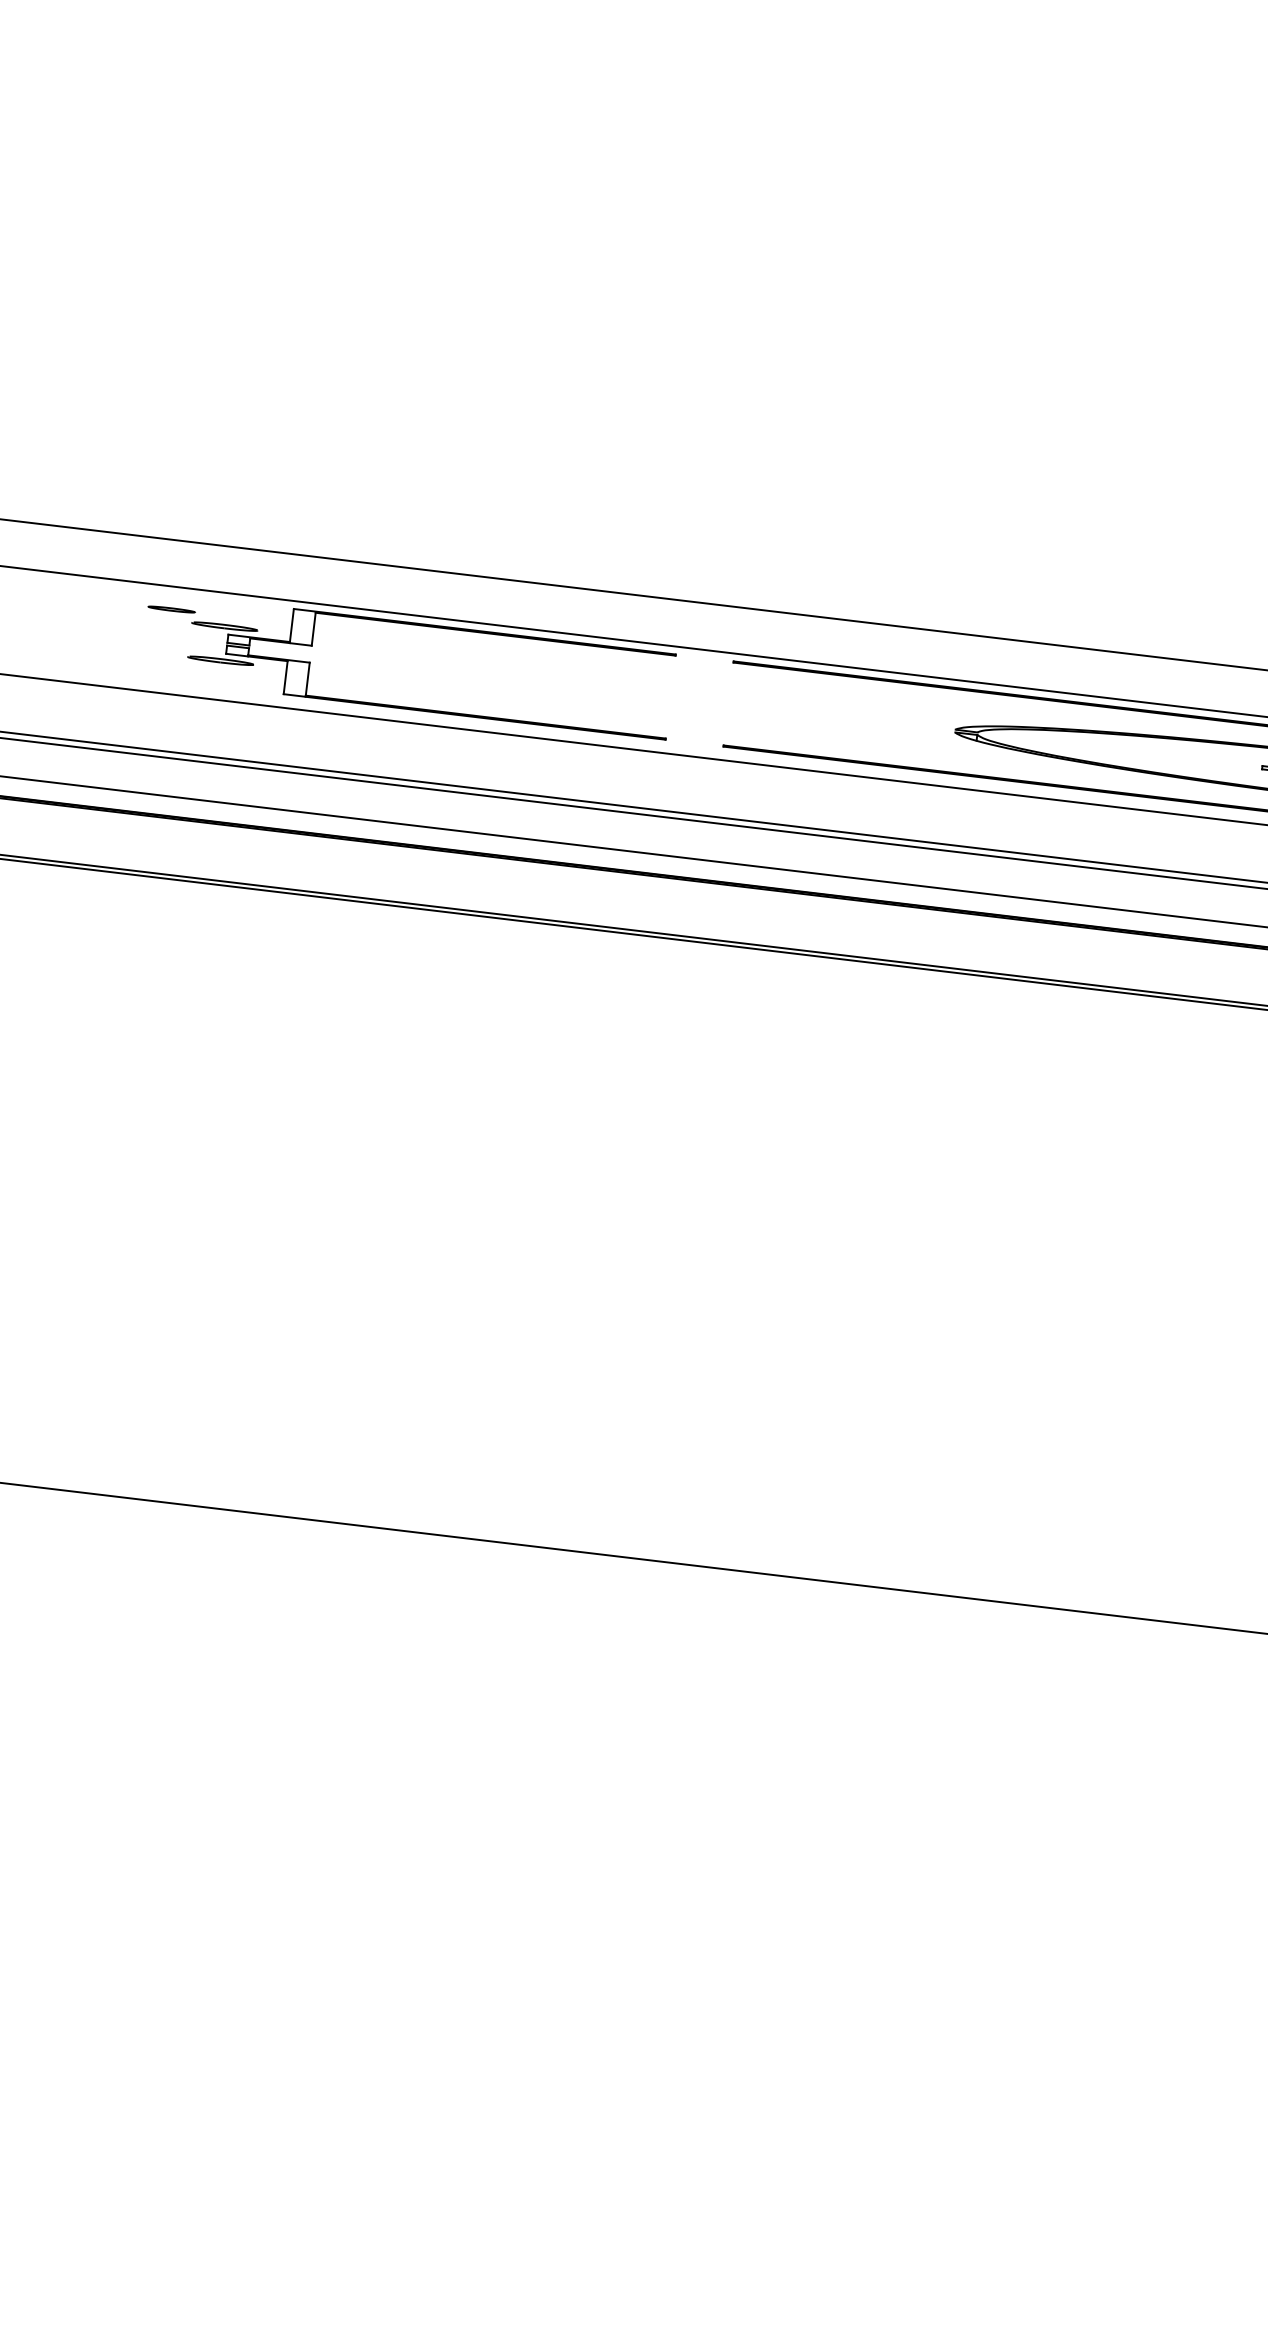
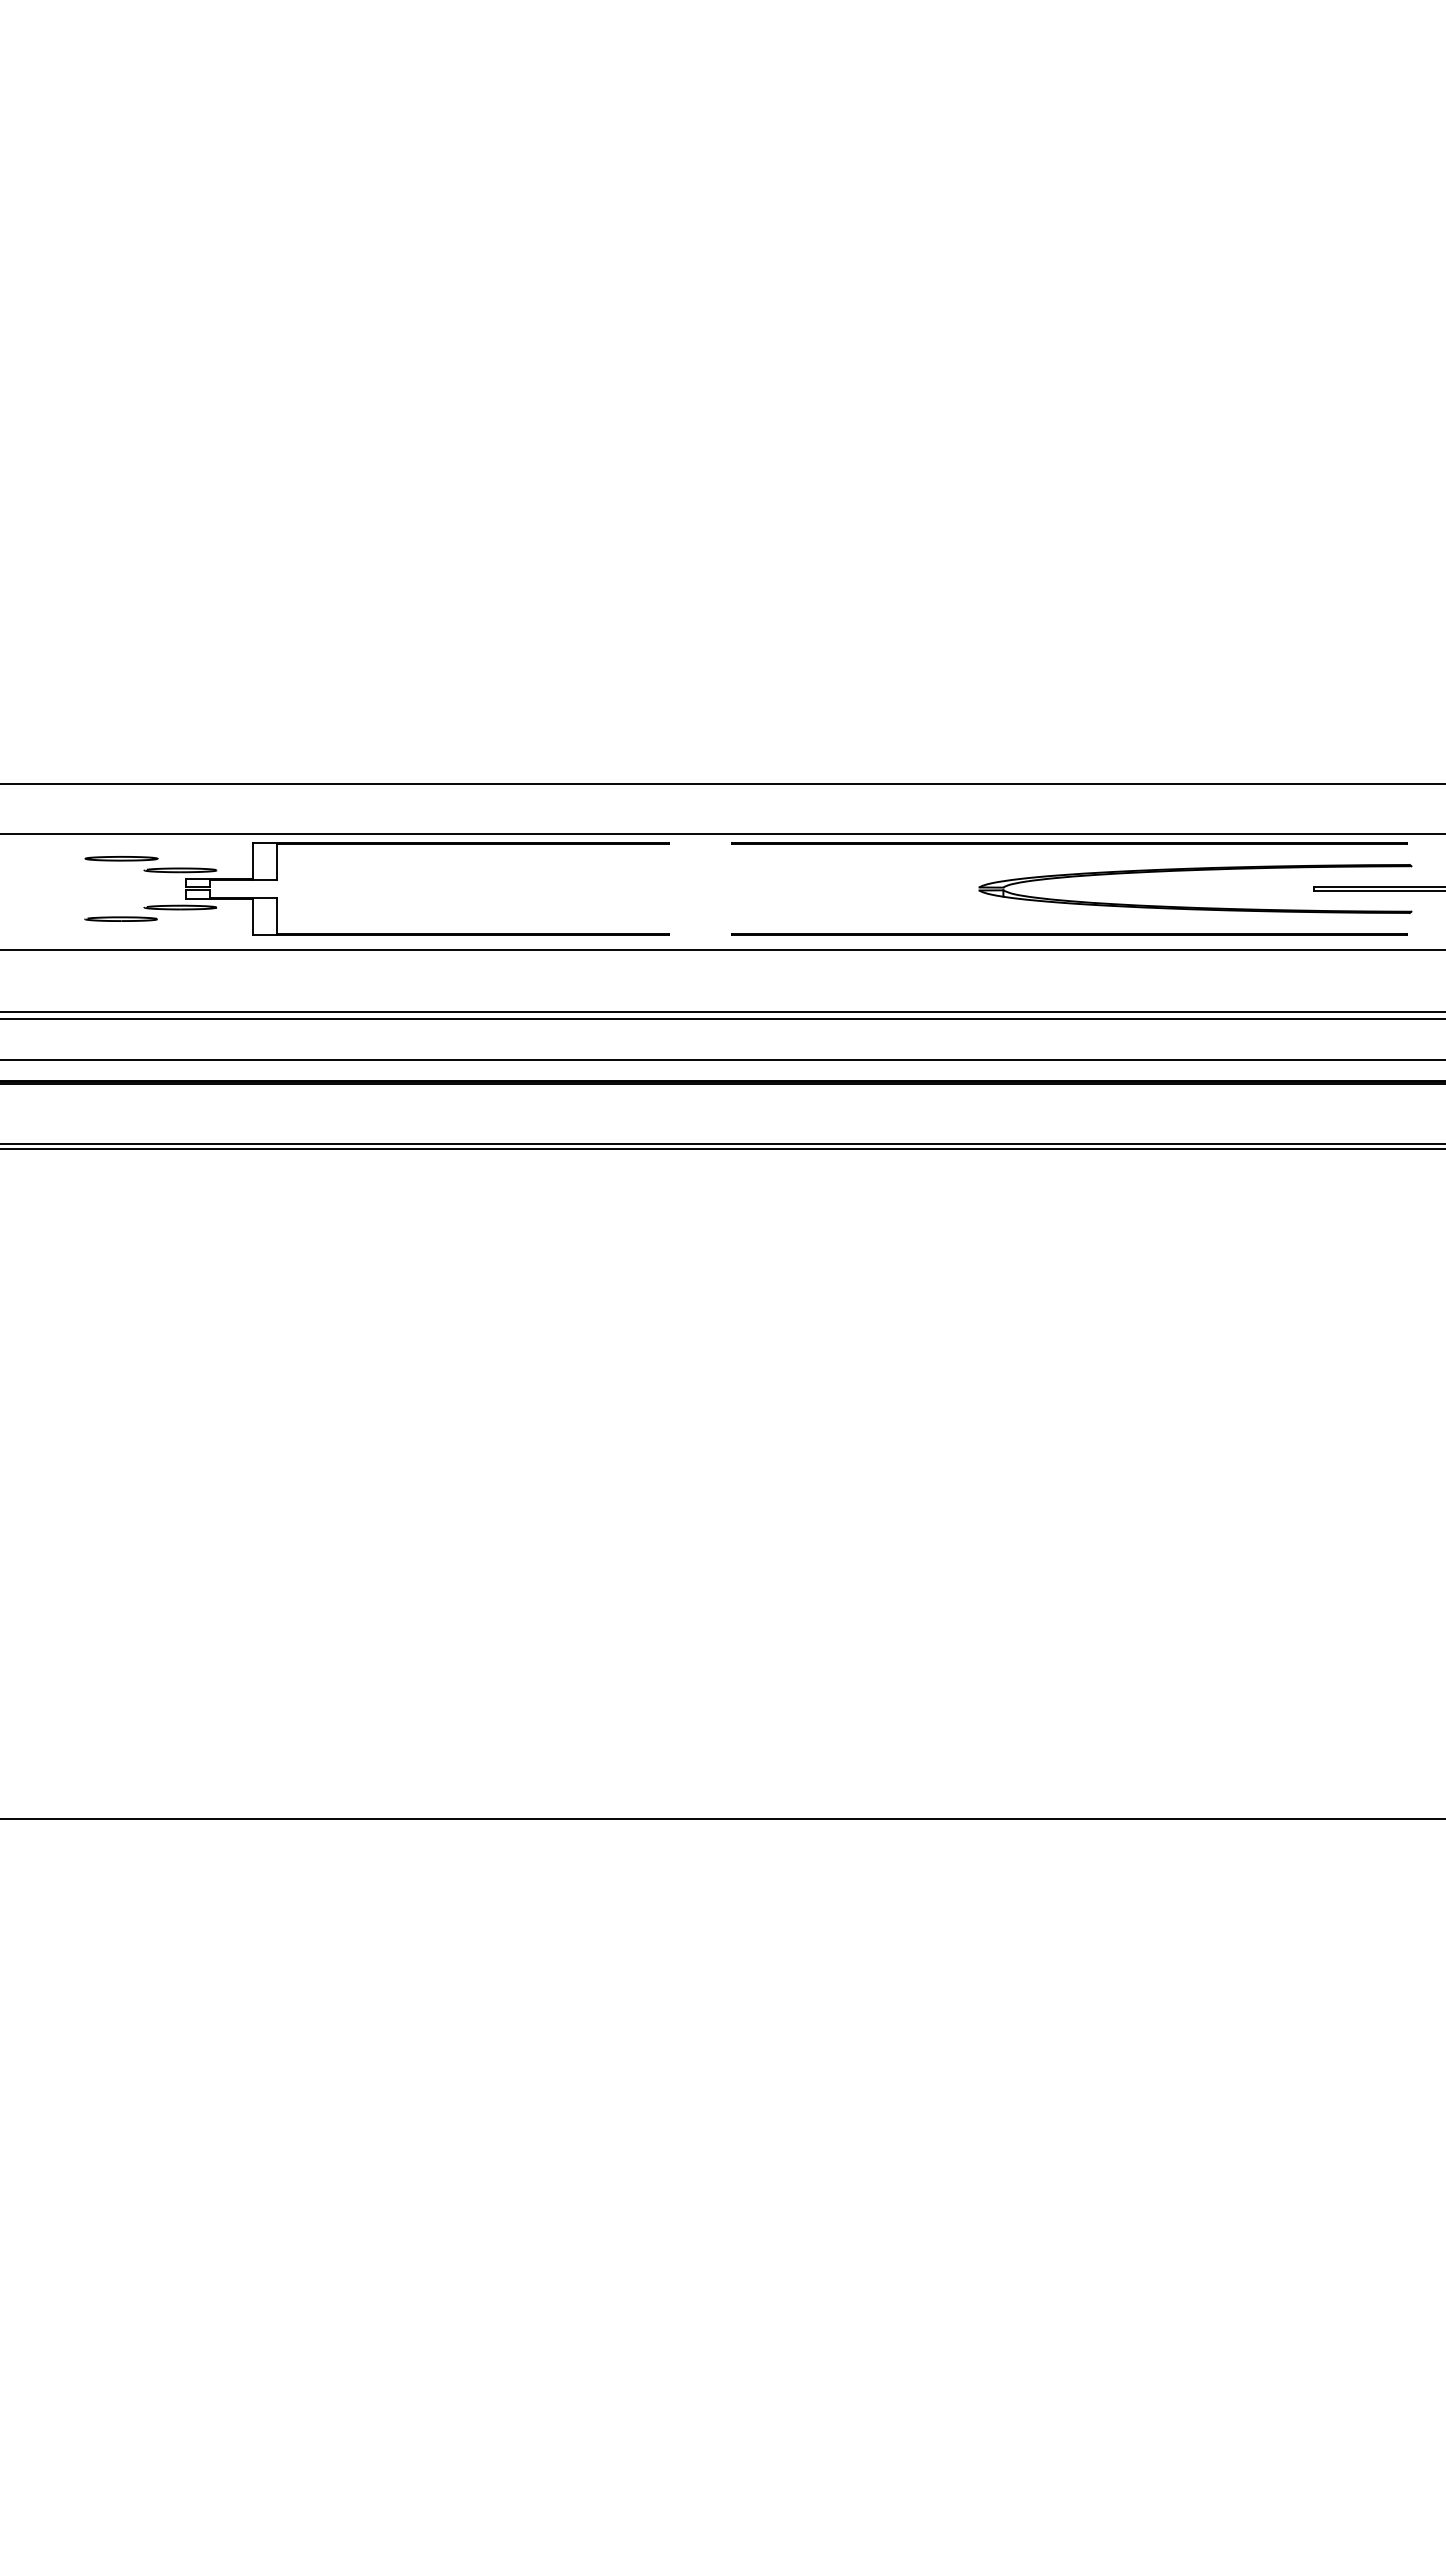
part: (171, 609) -> (121, 858), size x1.43
part: (164, 664) -> (120, 918), added

